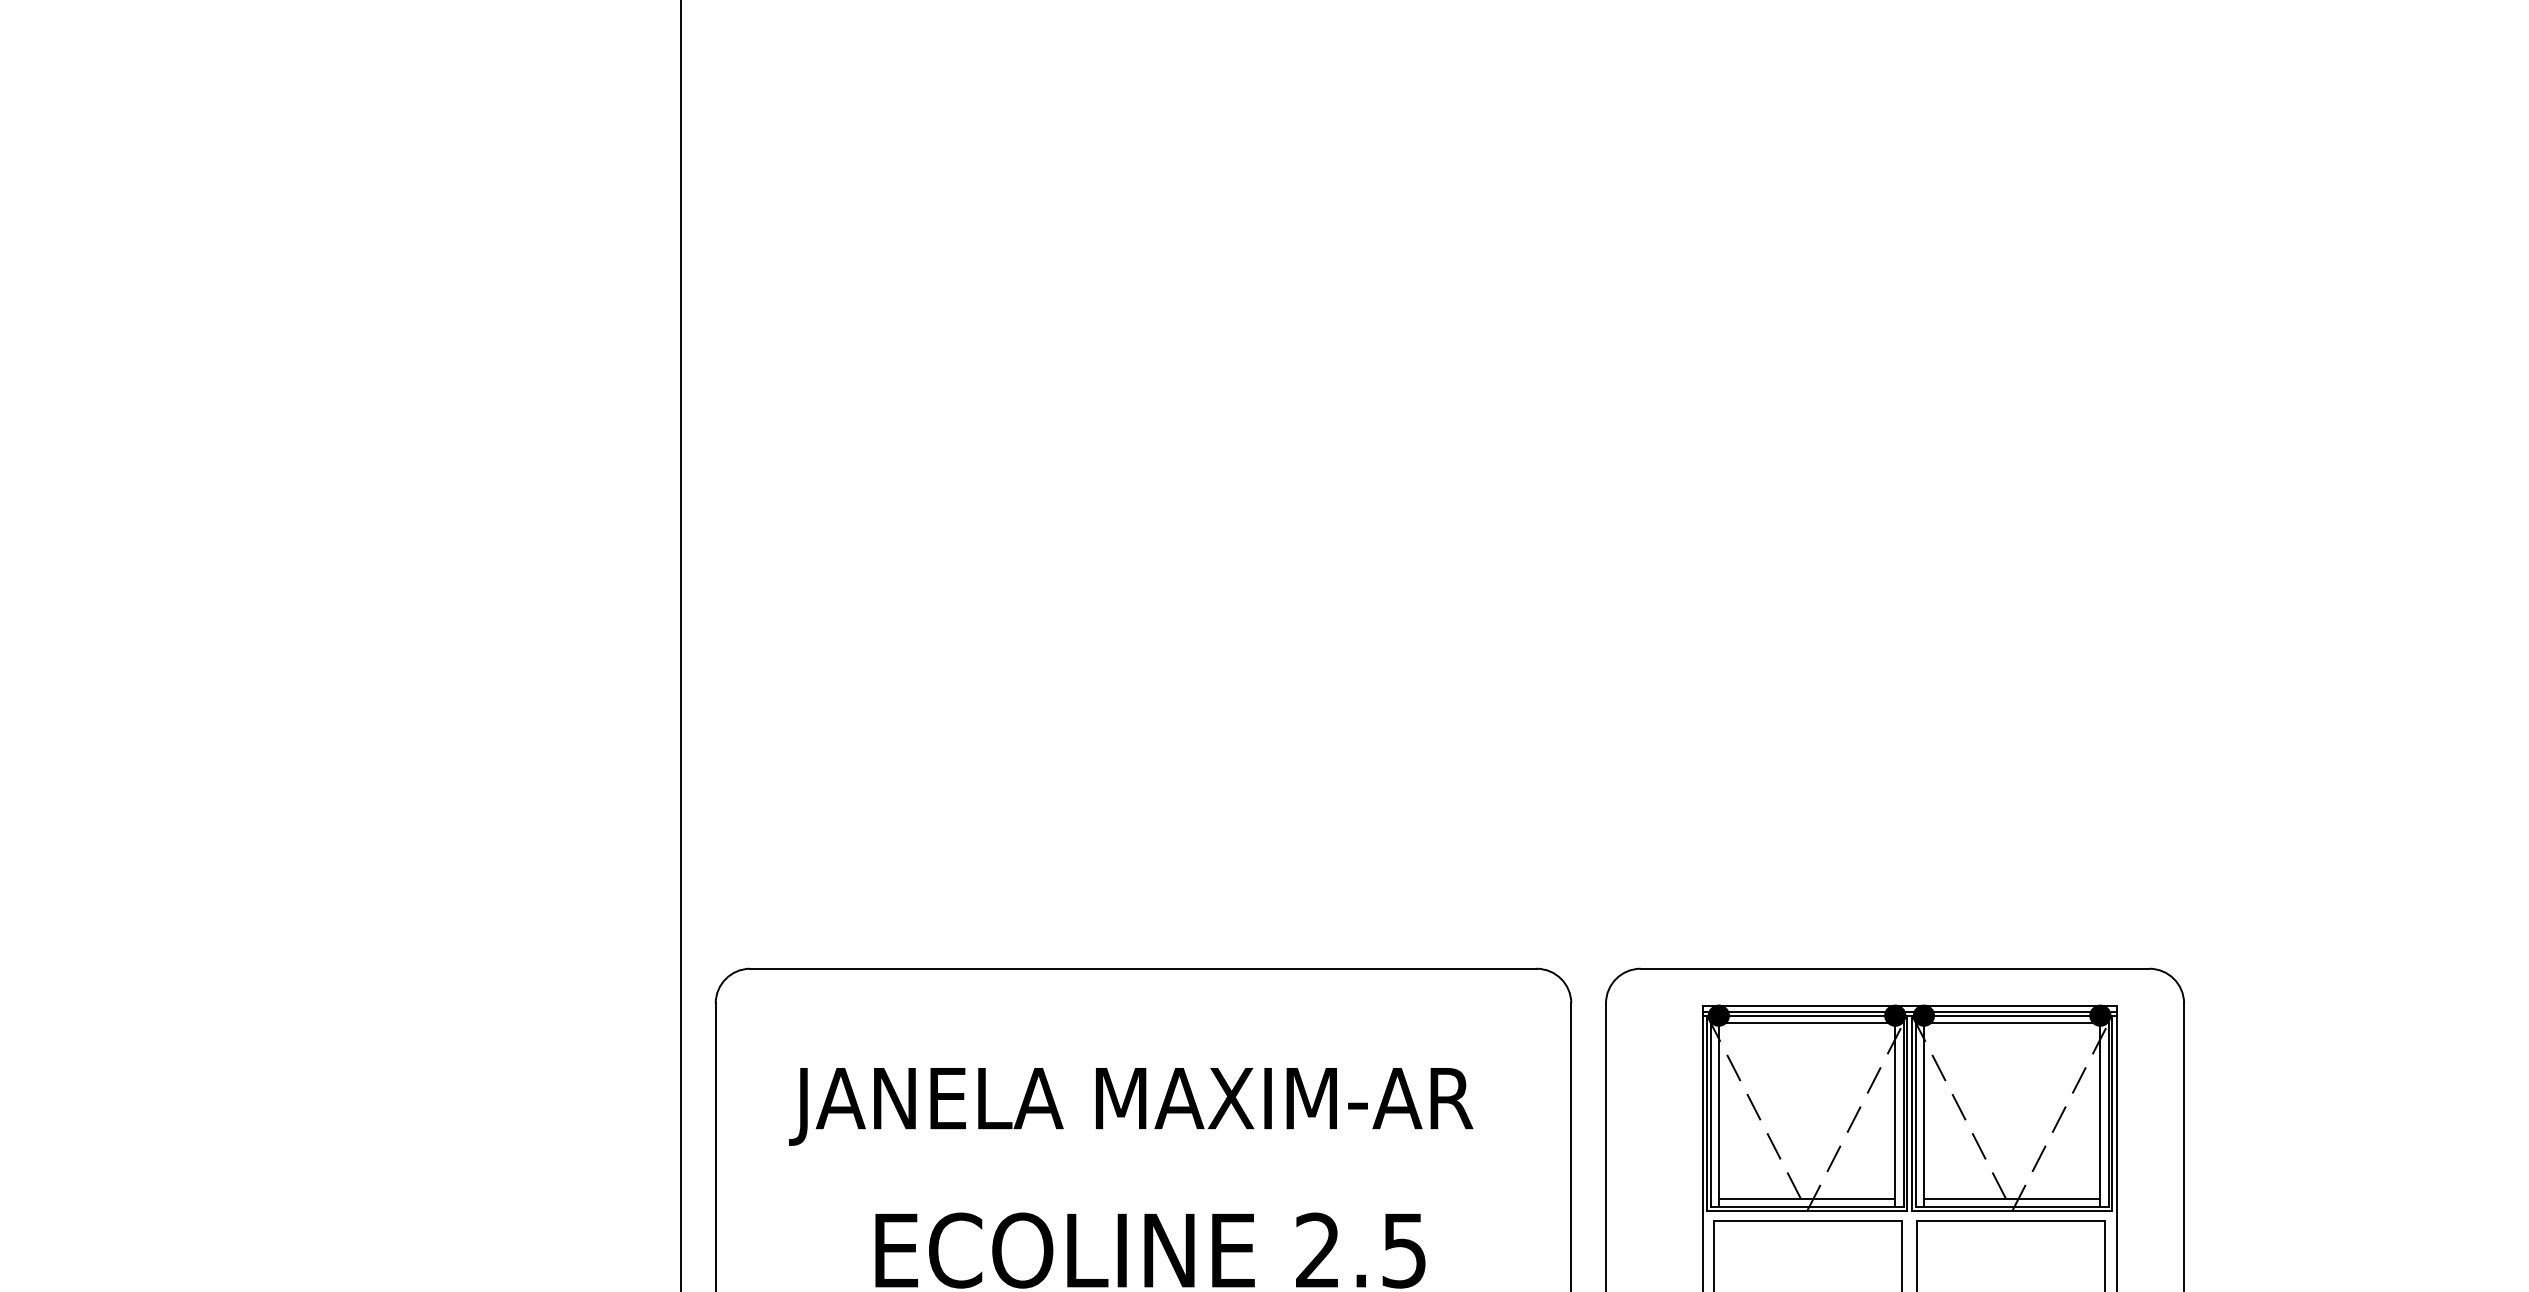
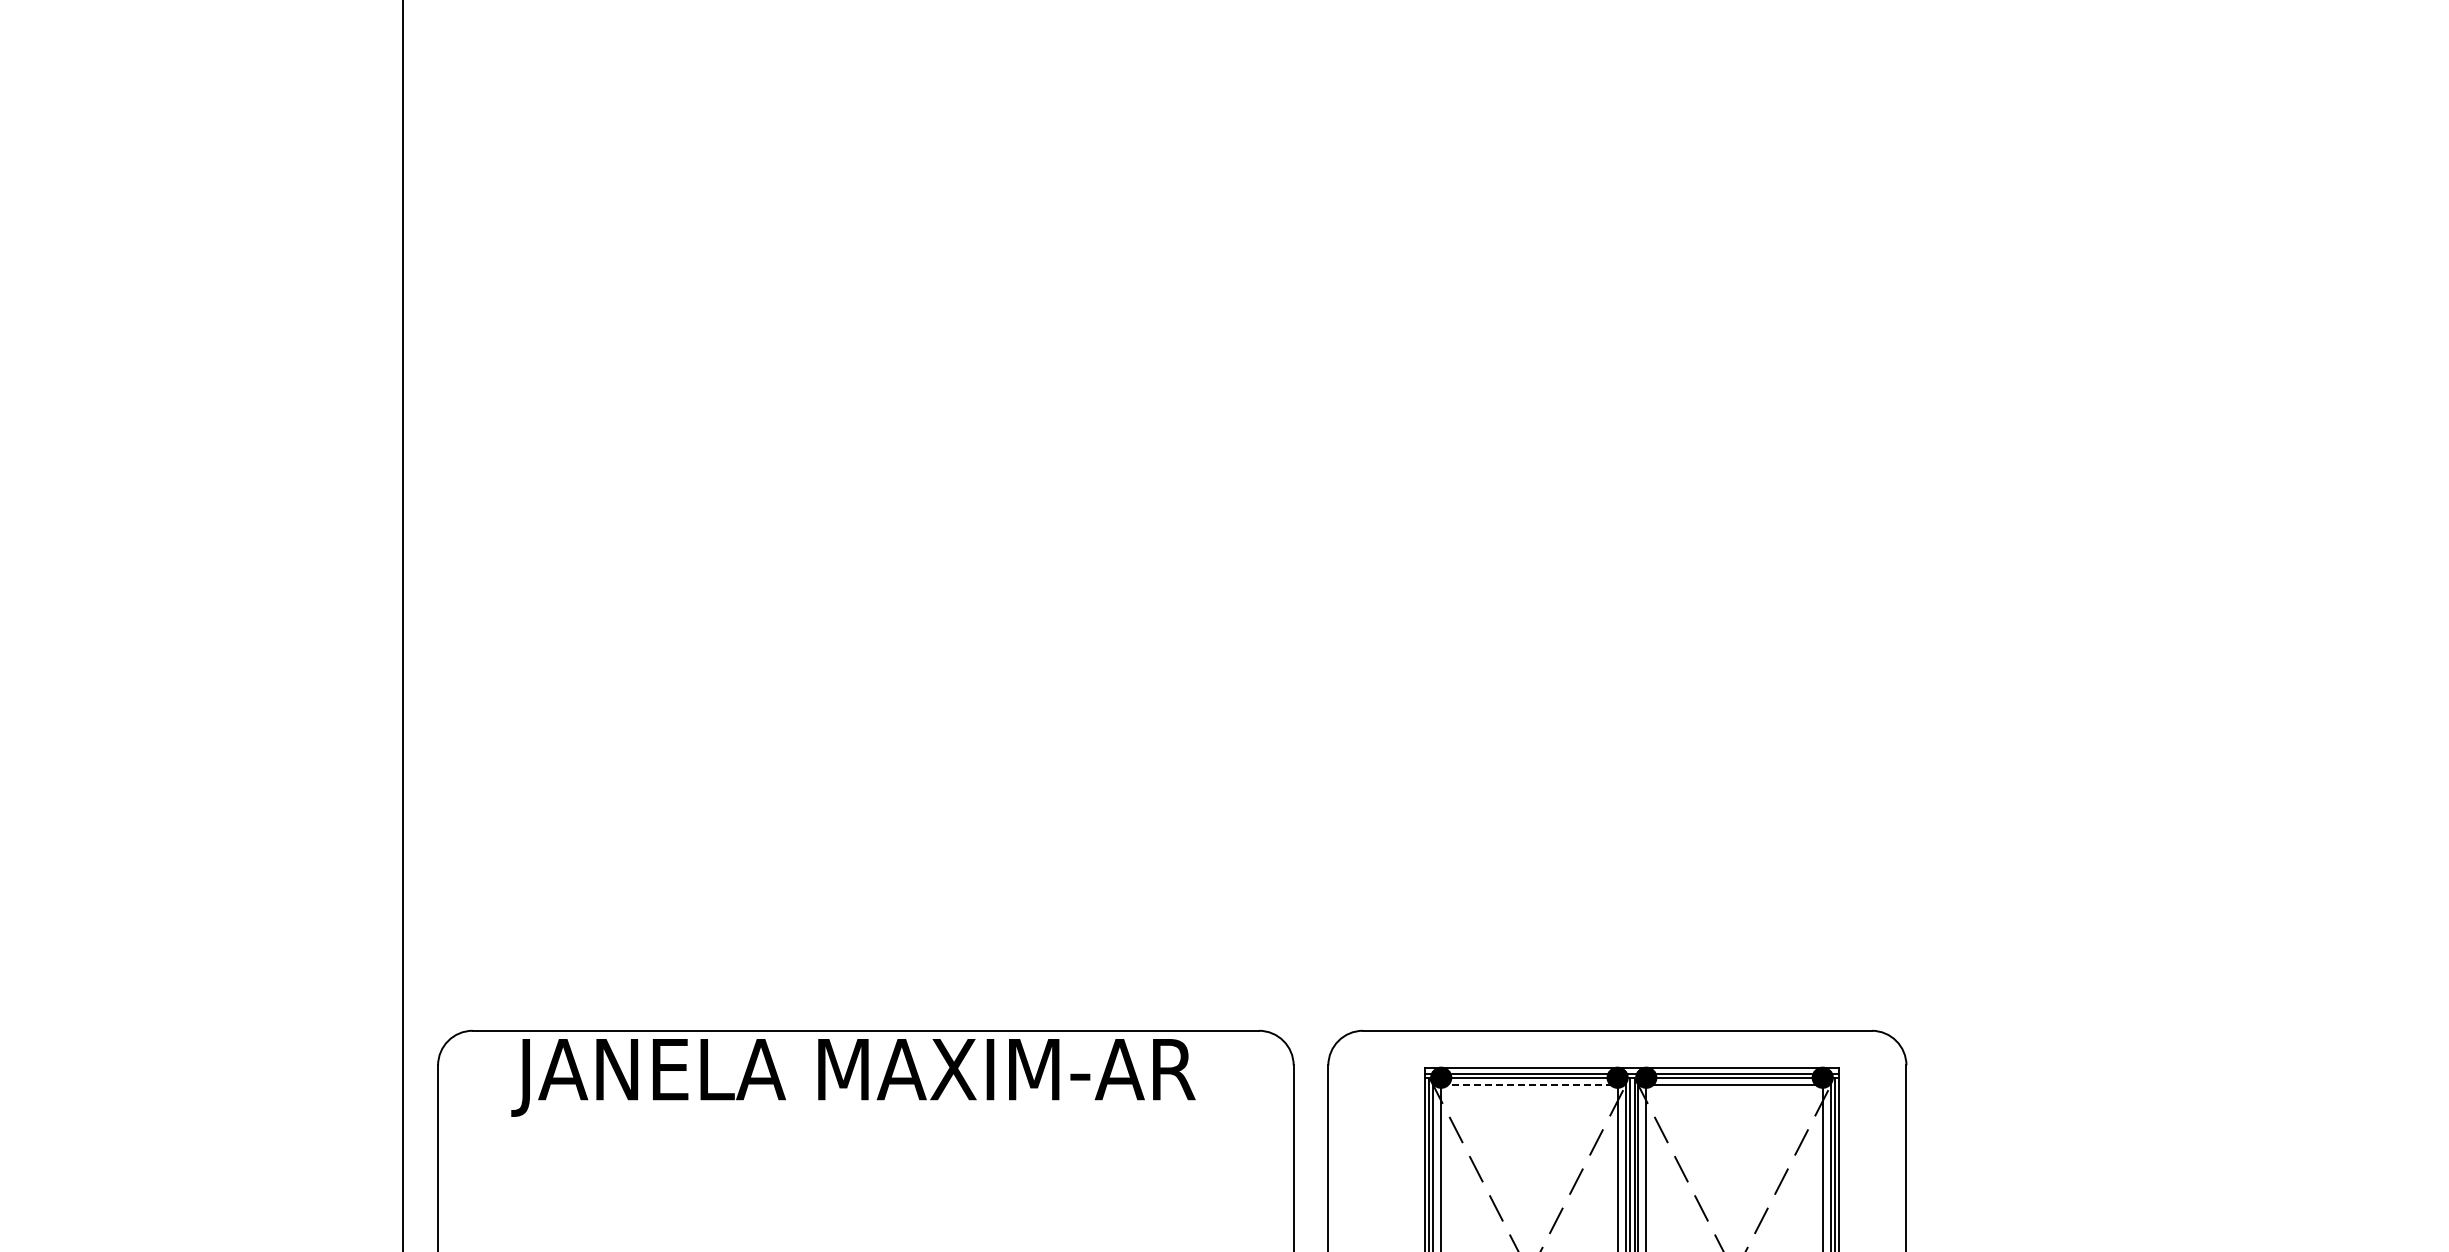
line: (1807, 1022) -> (1529, 1084), solid -> dashed
text: (1131, 1106) -> (853, 1077), moved

